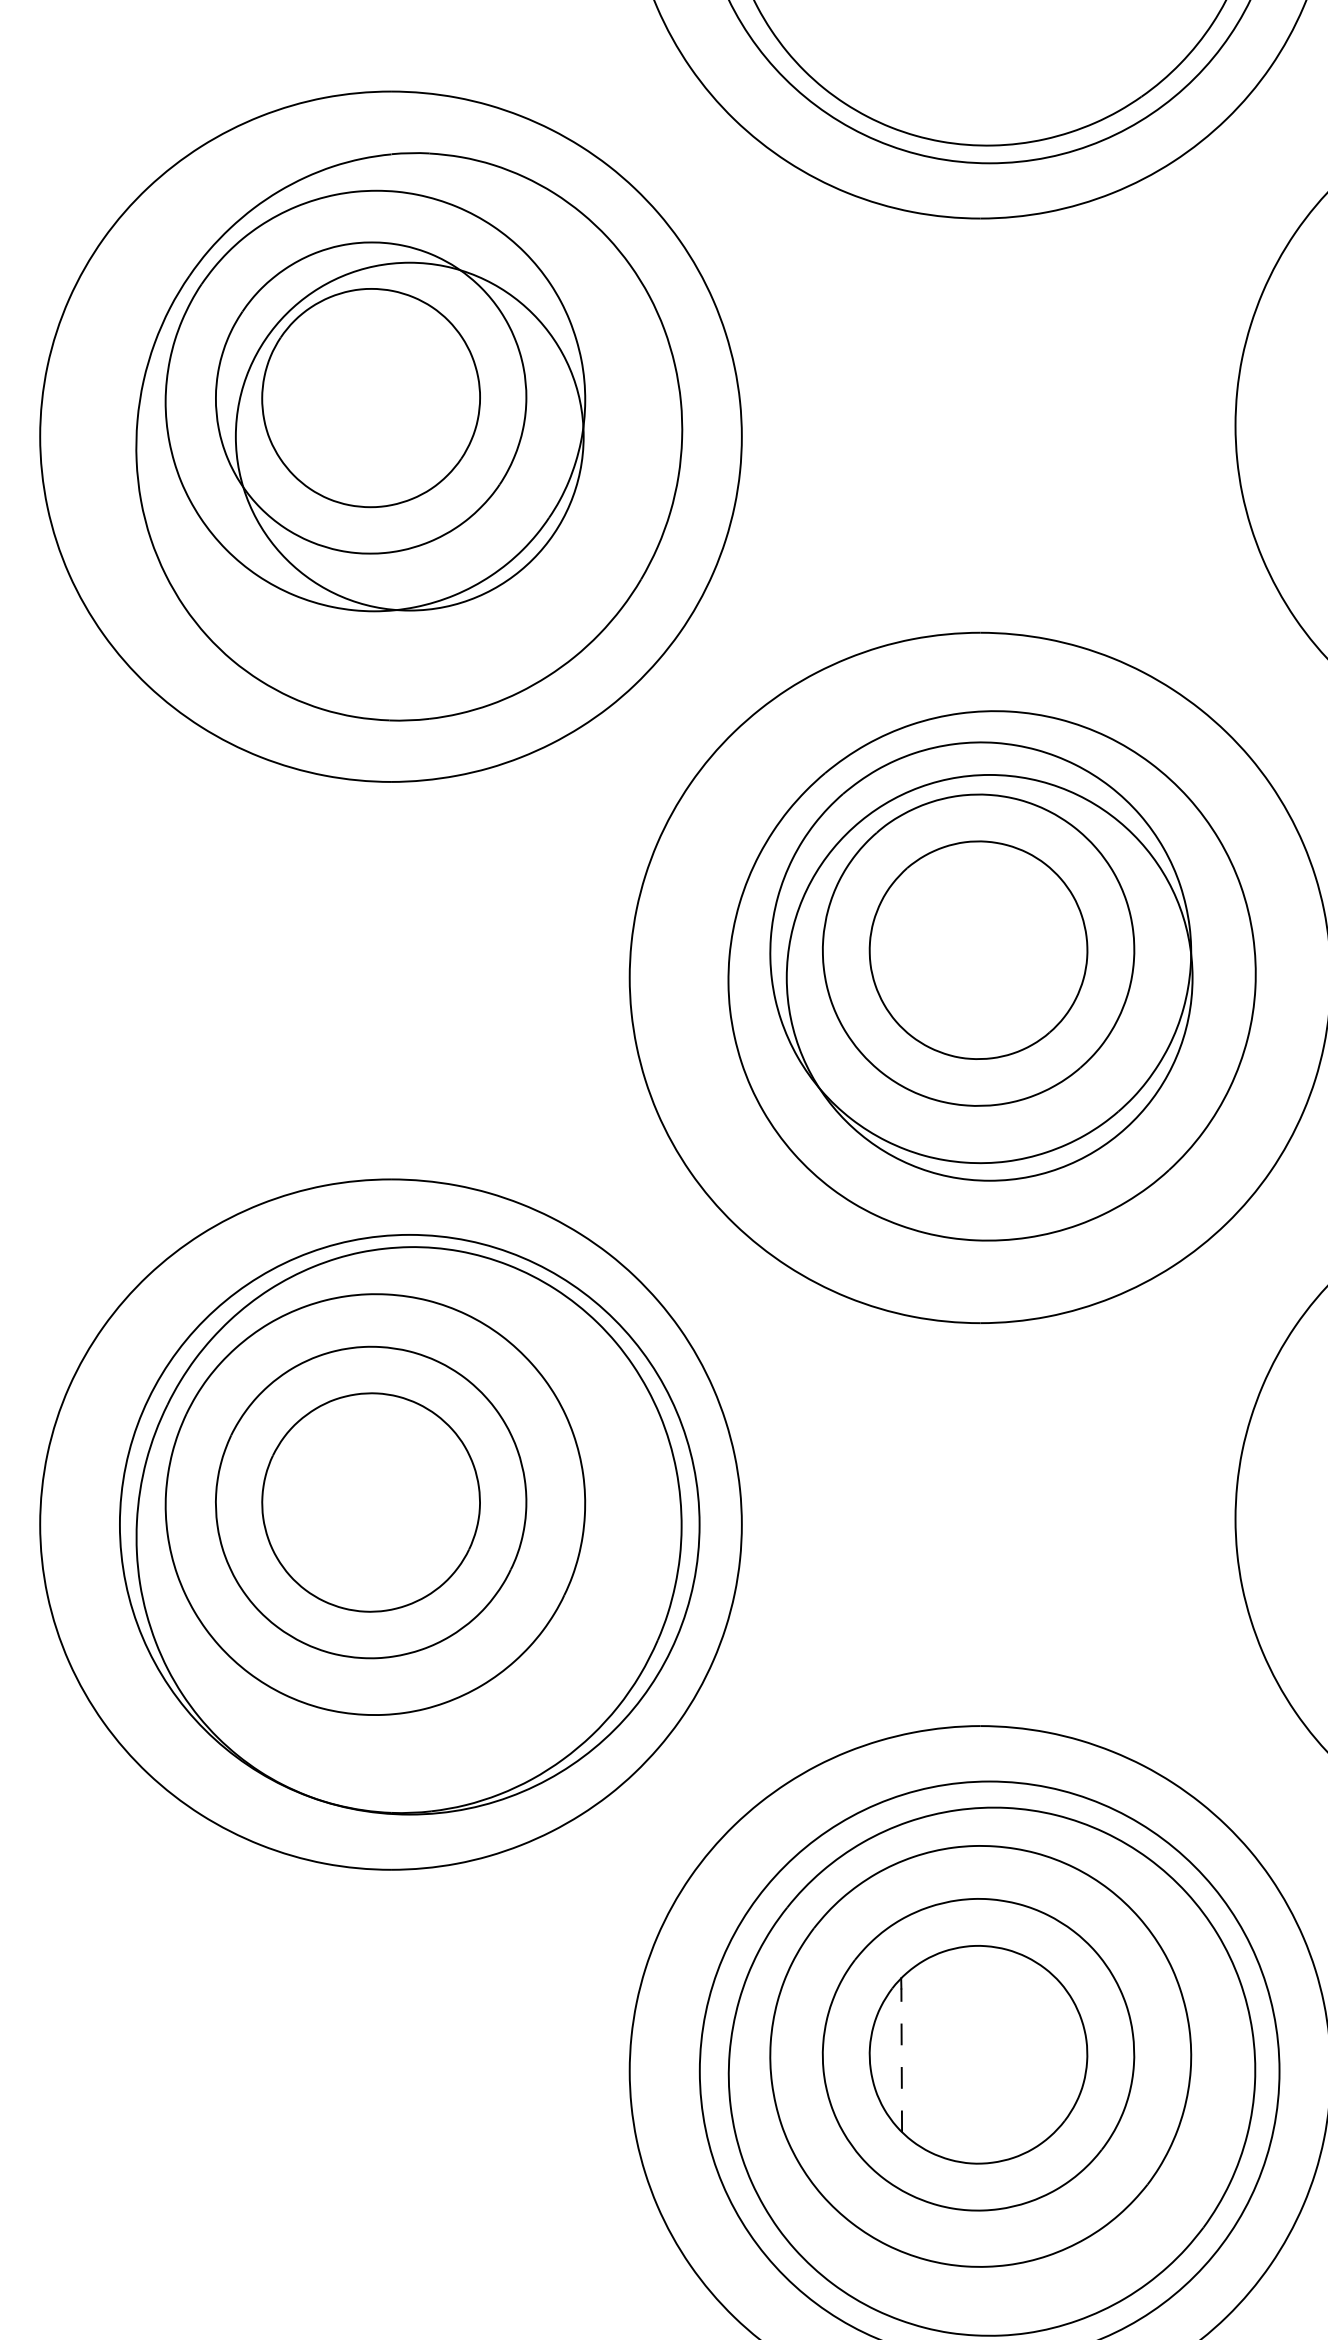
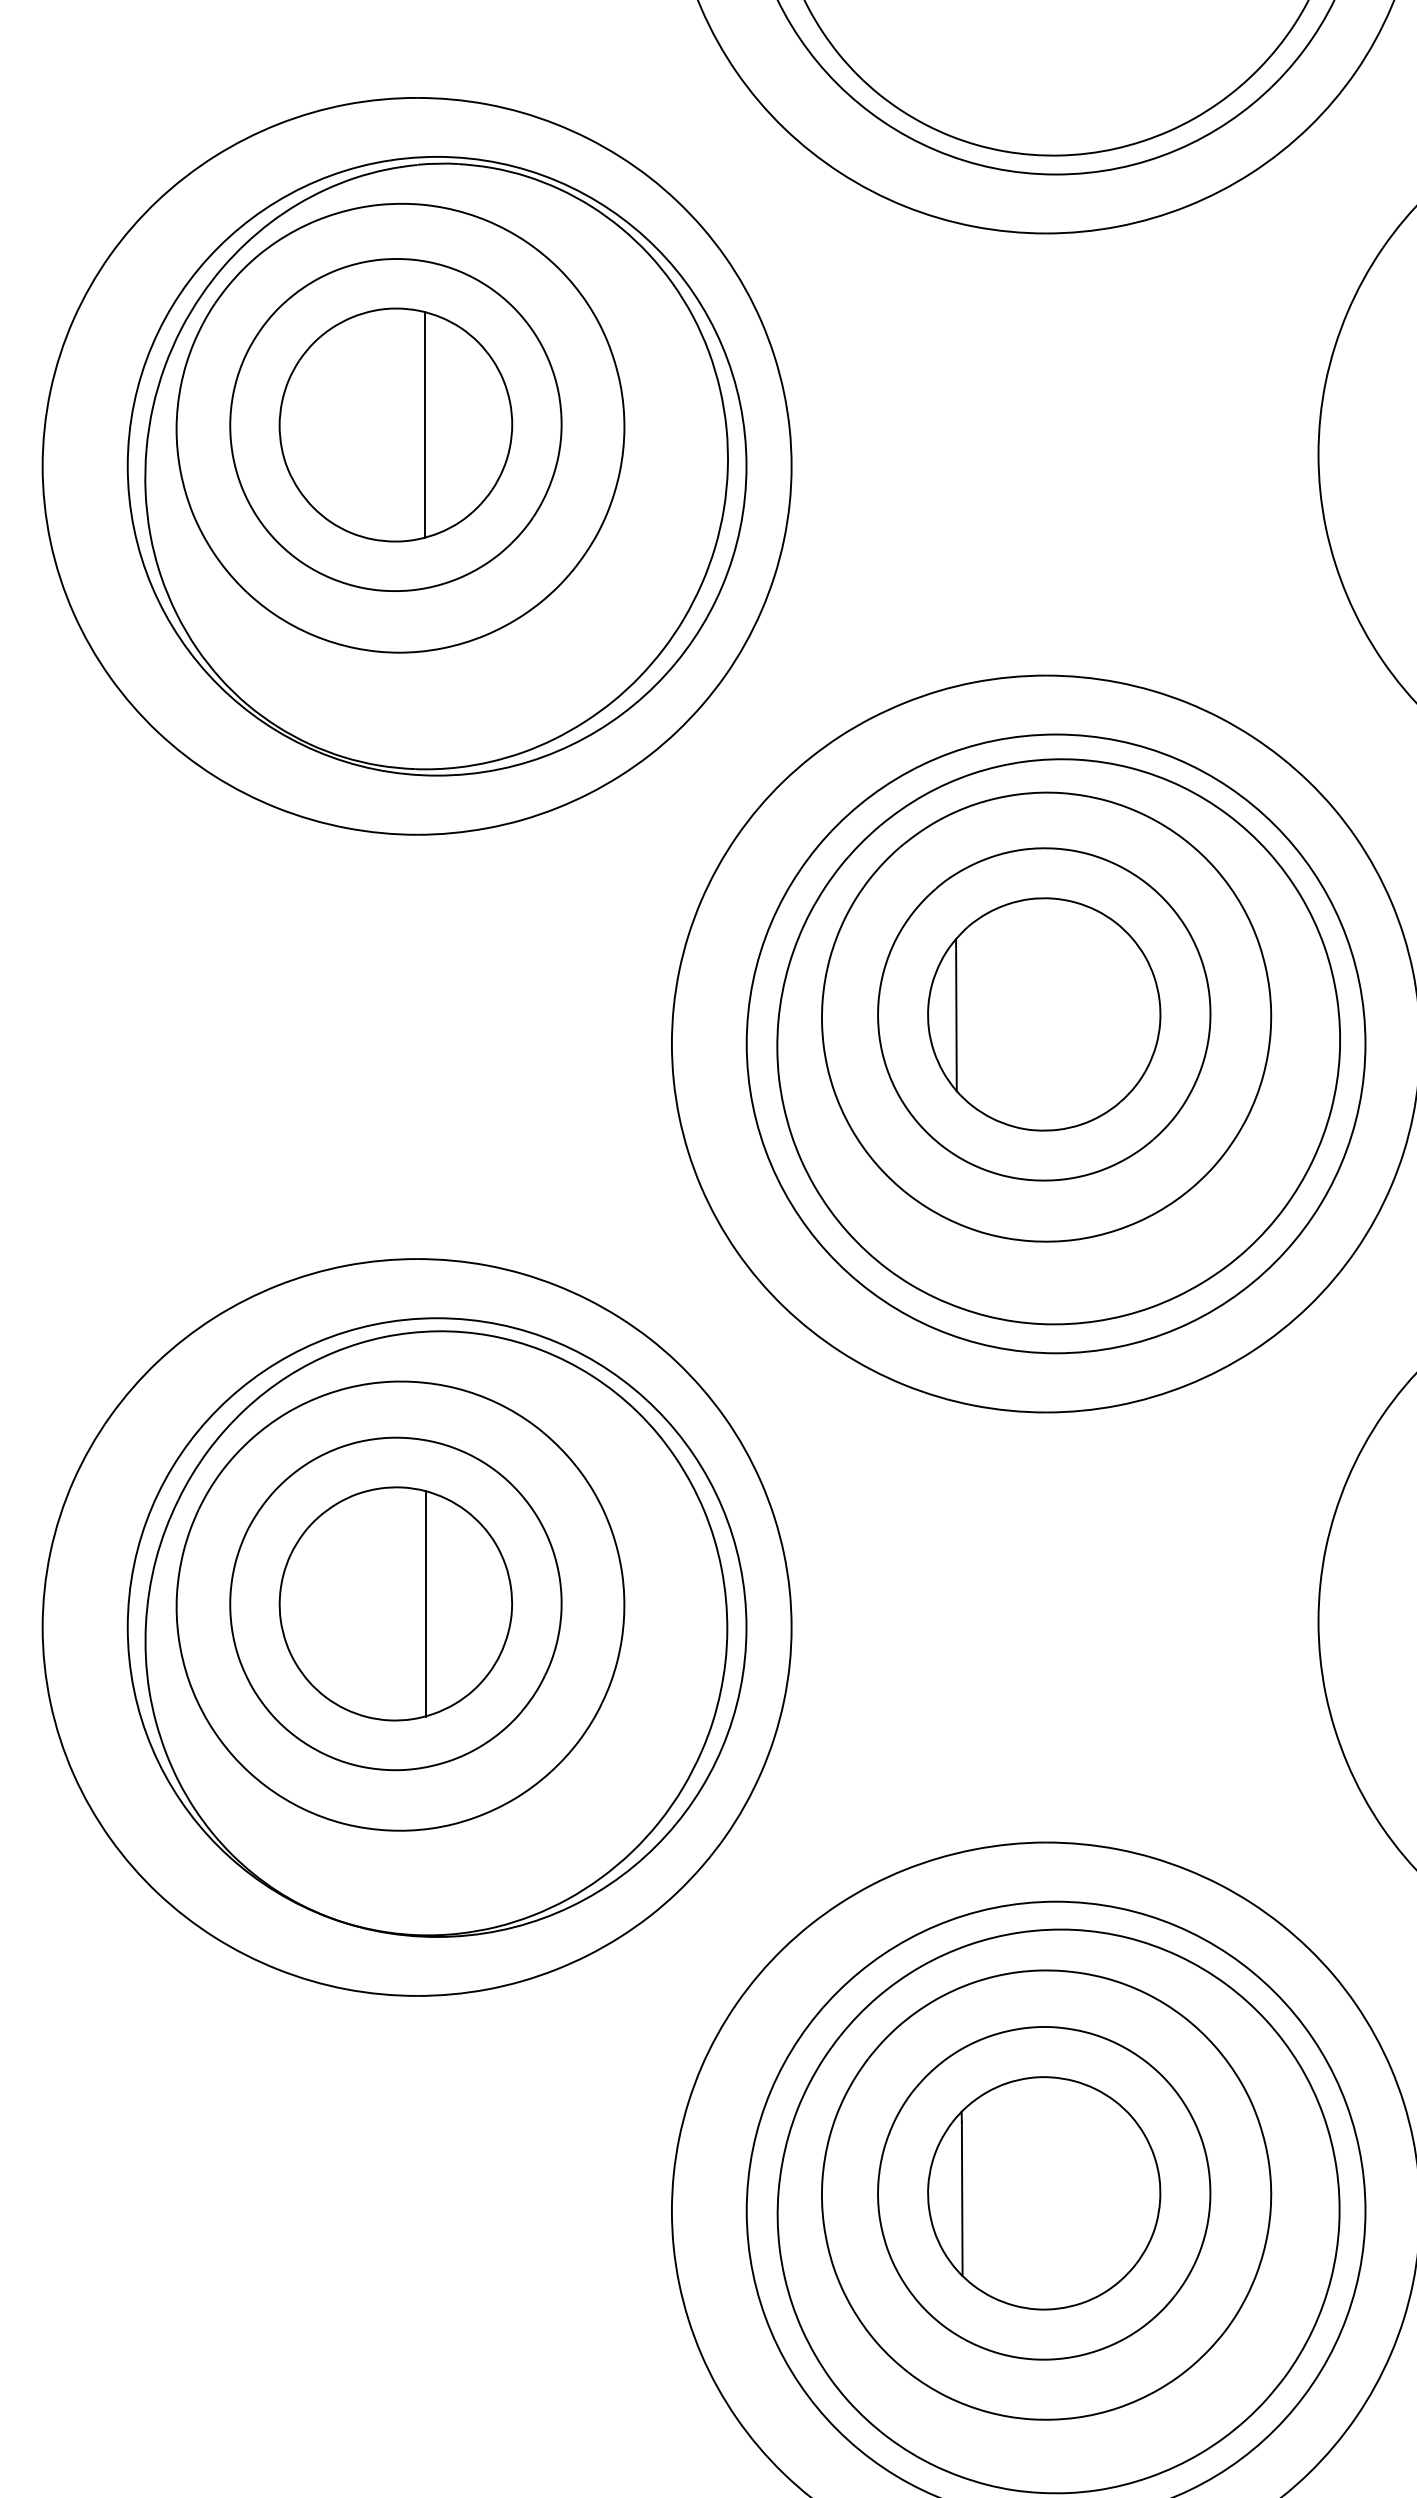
line: (398, 397) -> (425, 424), added
circle: (409, 435) -> (436, 465), size x1.67
line: (896, 951) -> (956, 1015), added
circle: (989, 977) -> (1055, 1043), size x1.43
line: (398, 1502) -> (425, 1603), added
line: (901, 2060) -> (962, 2199), dashed -> solid

